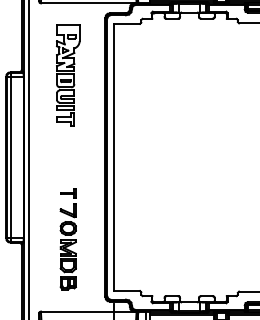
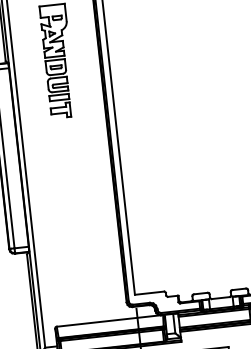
part: (67, 239) -> (77, 243), removed

